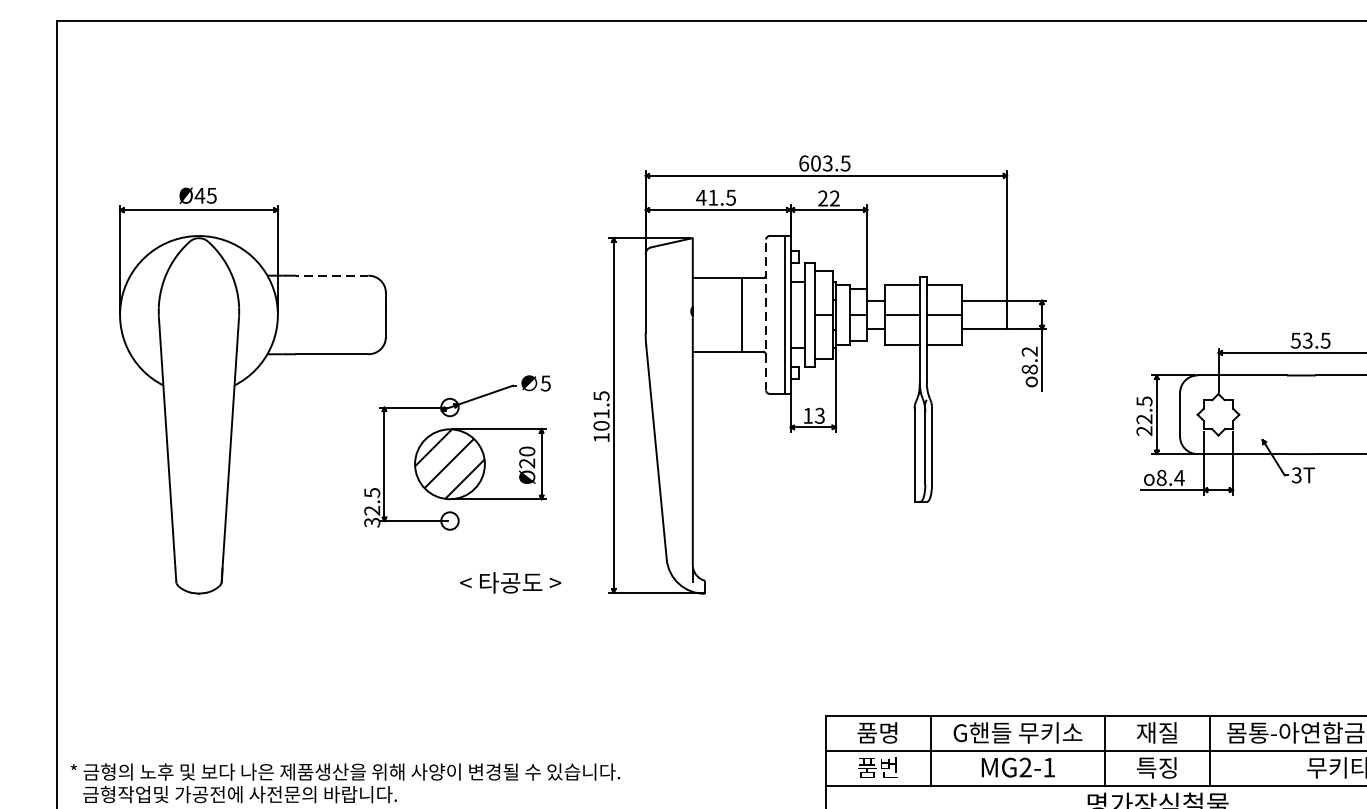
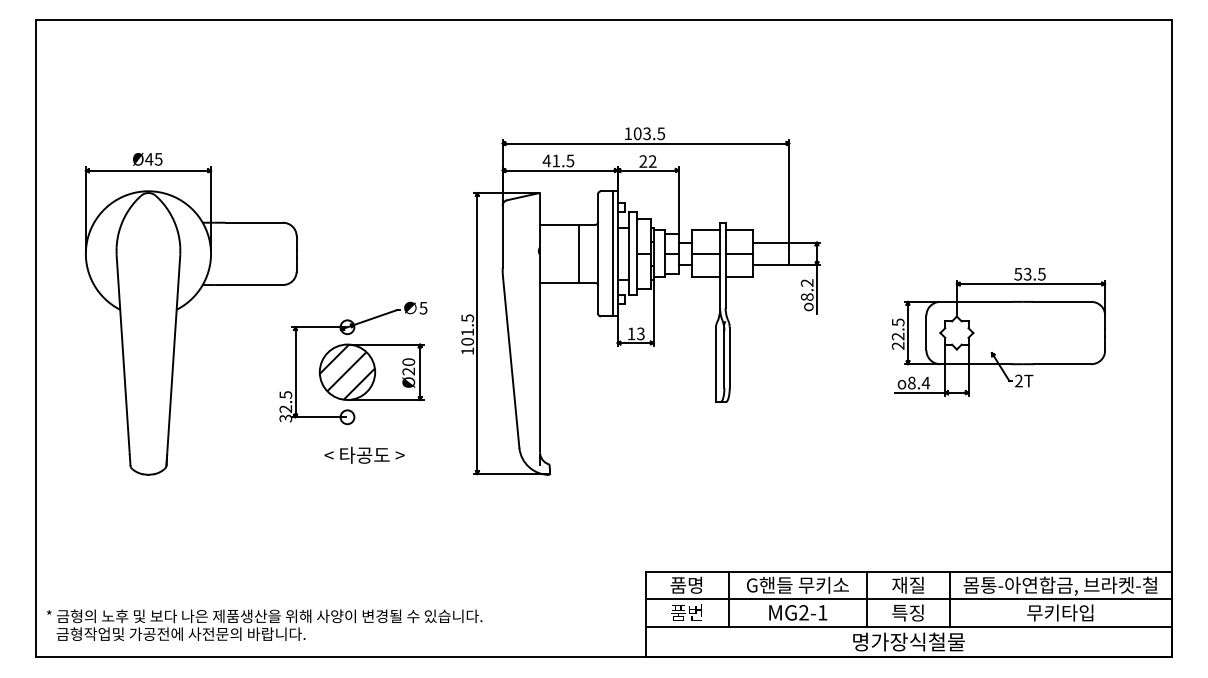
text: (804, 163) -> (628, 133), 603.5 -> 103.5
line: (332, 275) -> (254, 222), dashed -> solid
line: (766, 314) -> (598, 253), dashed -> solid
text: (1296, 475) -> (1018, 381), 3T -> 2T
text: (510, 581) -> (364, 454), moved

